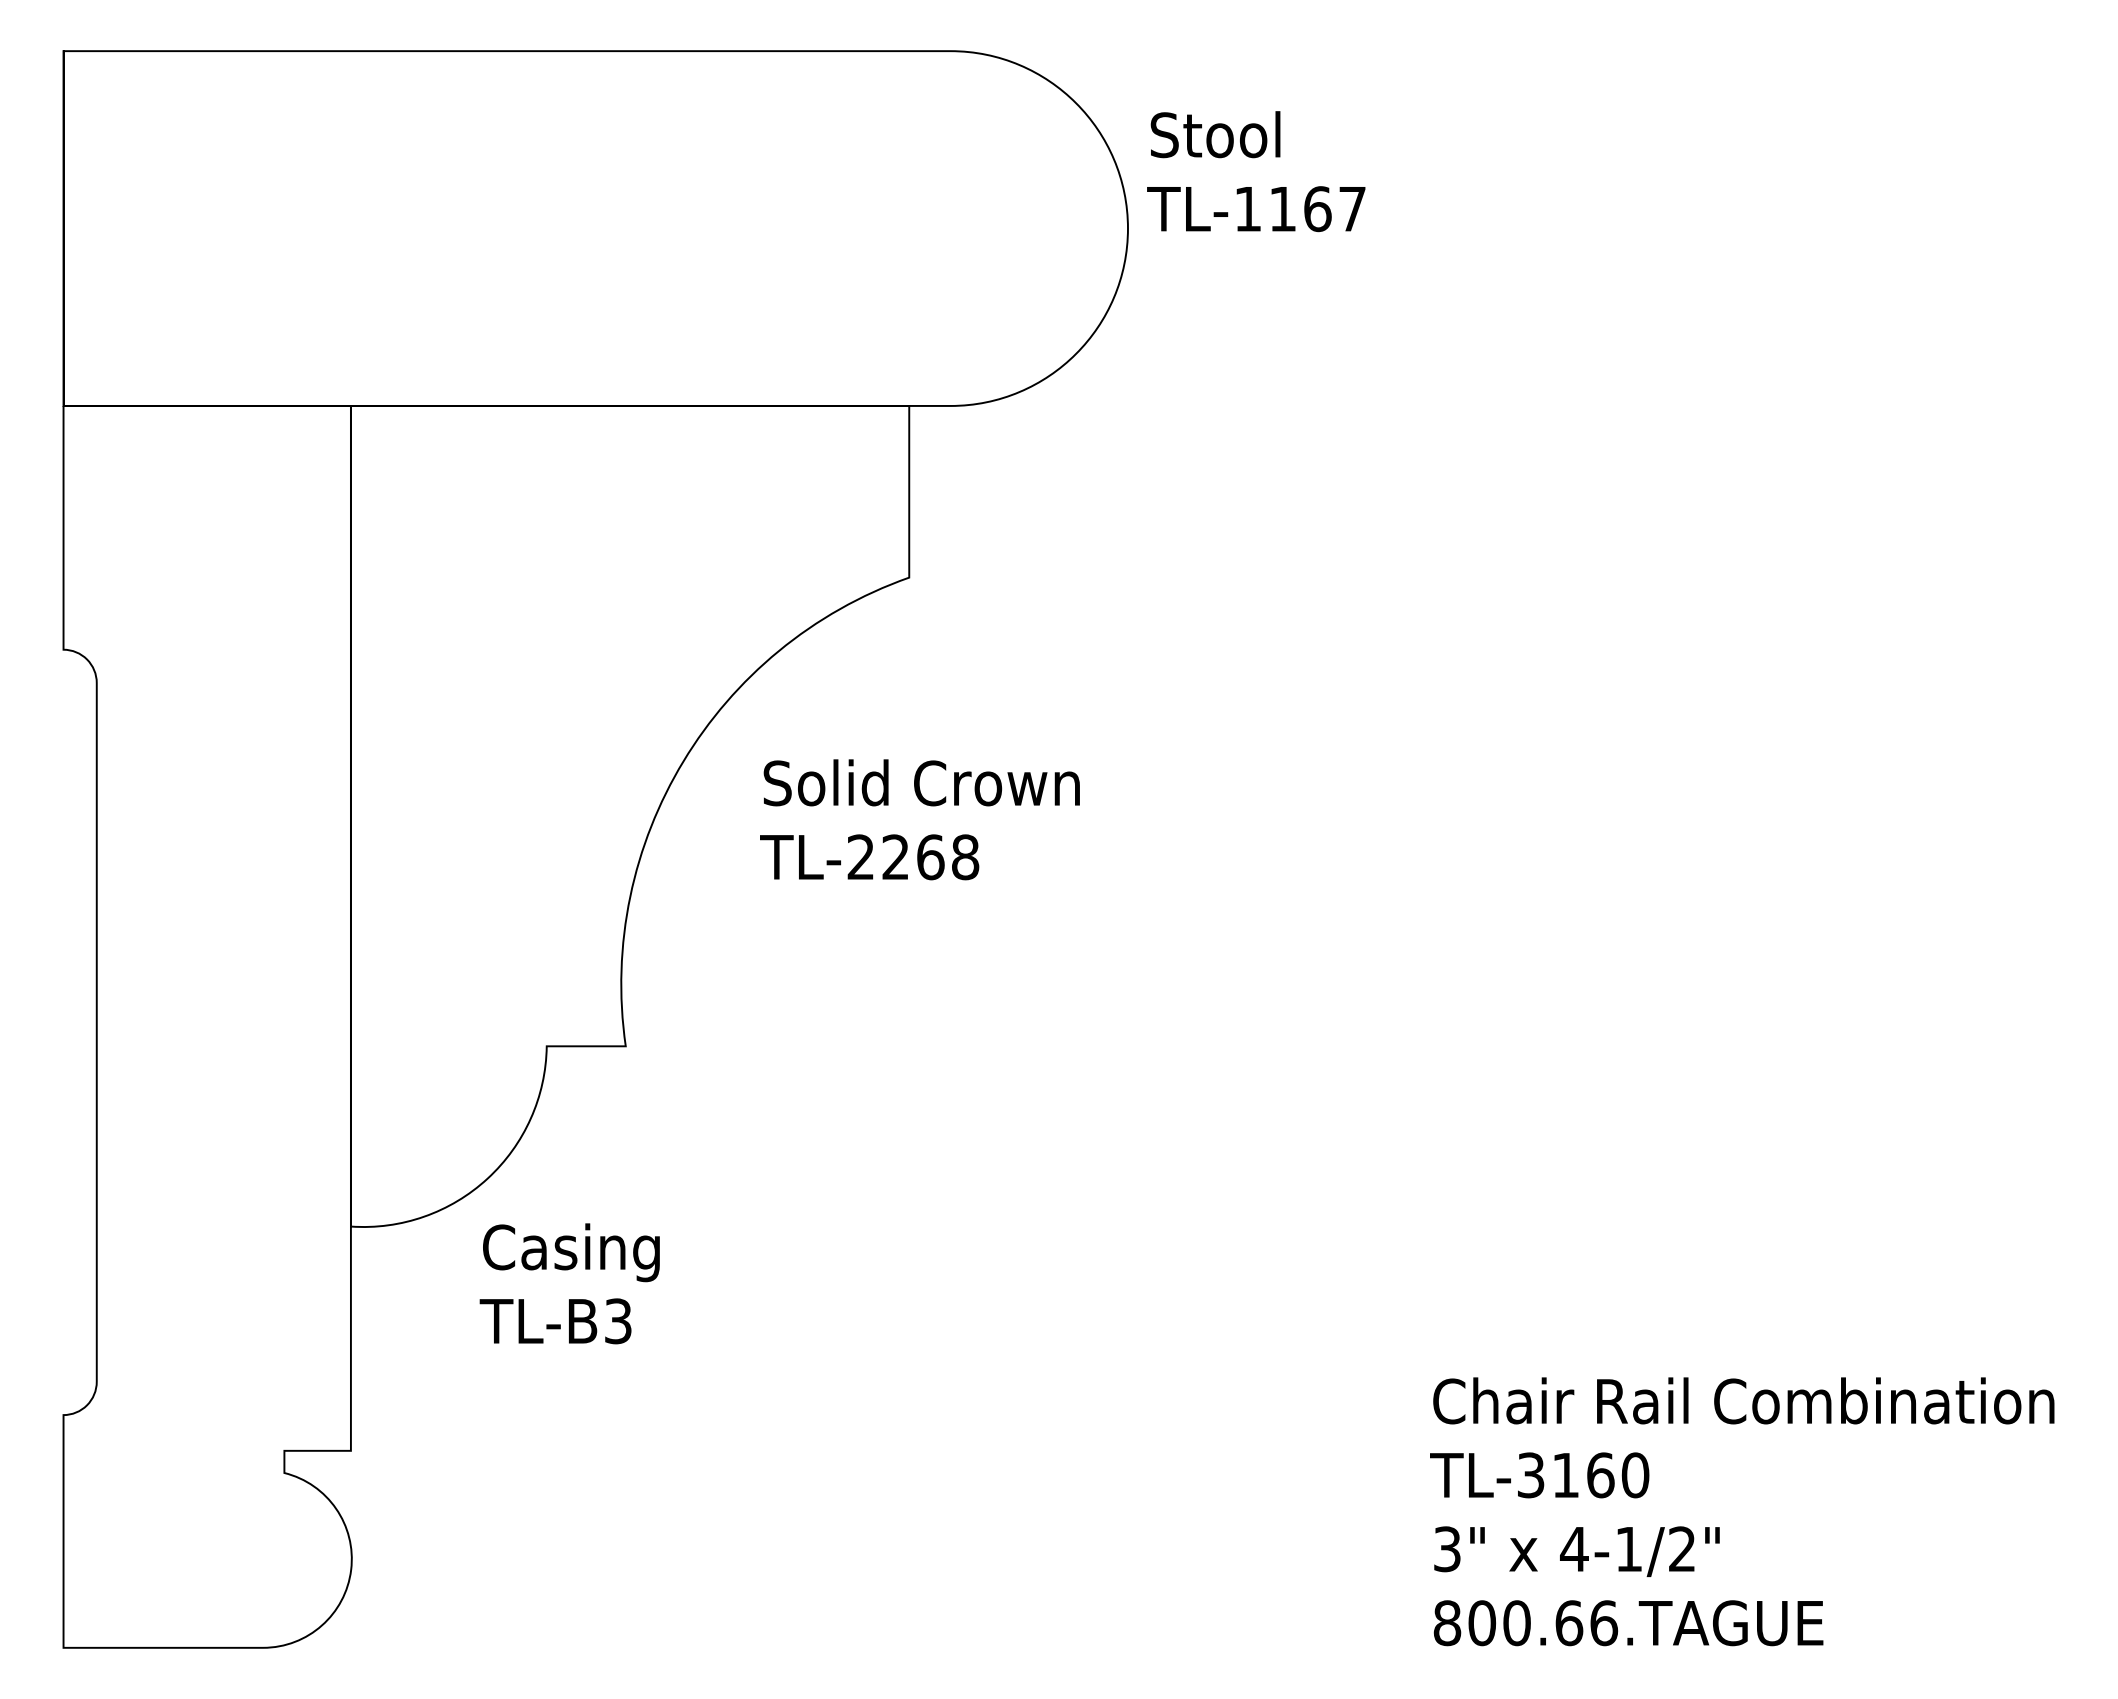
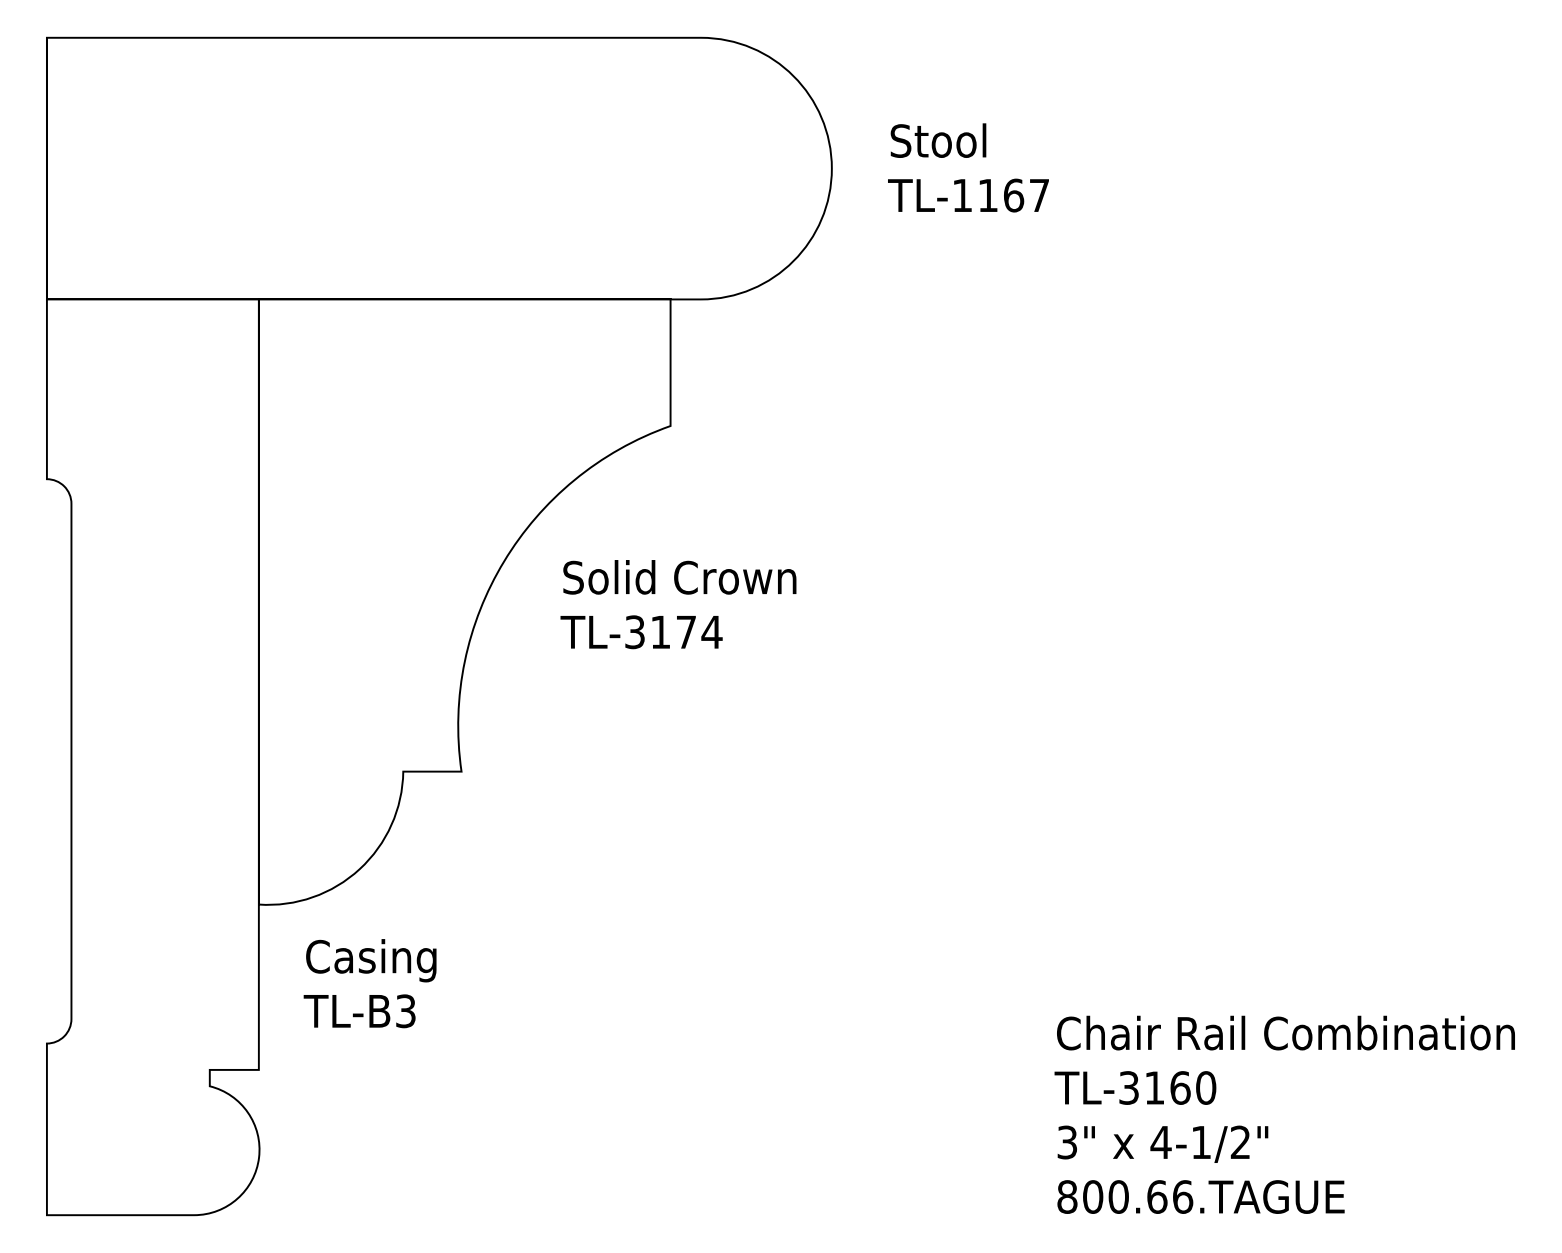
text: (1256, 171) -> (968, 167), moved
text: (913, 857) -> (673, 632), TL-2268 -> TL-3174
text: (569, 1283) -> (369, 983), moved

